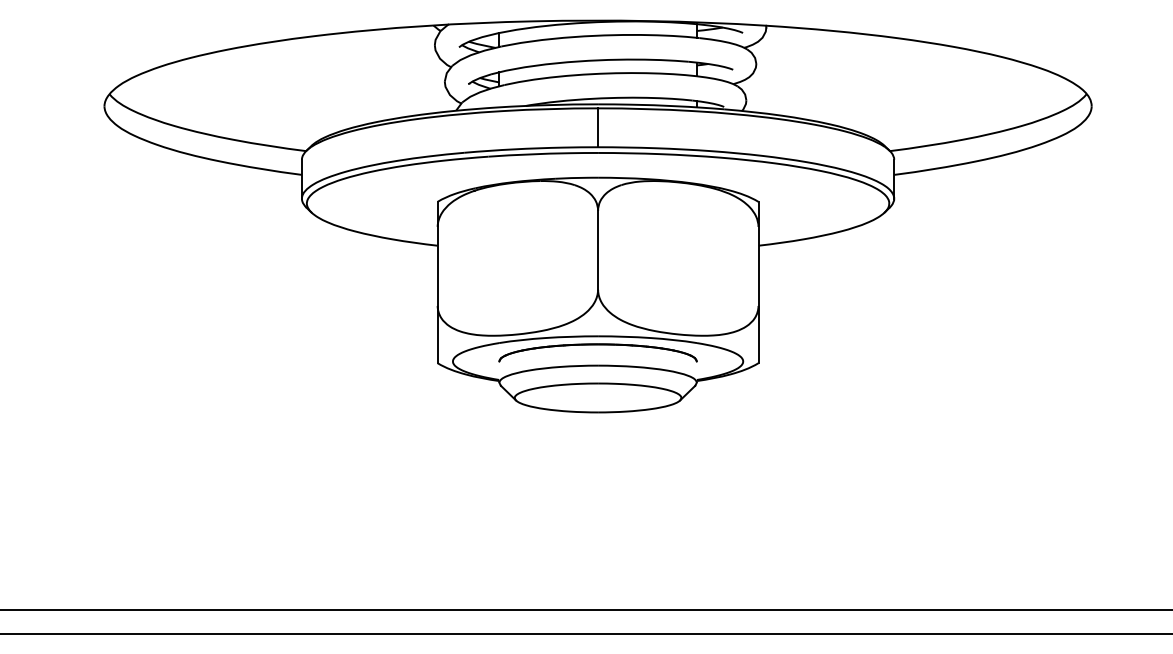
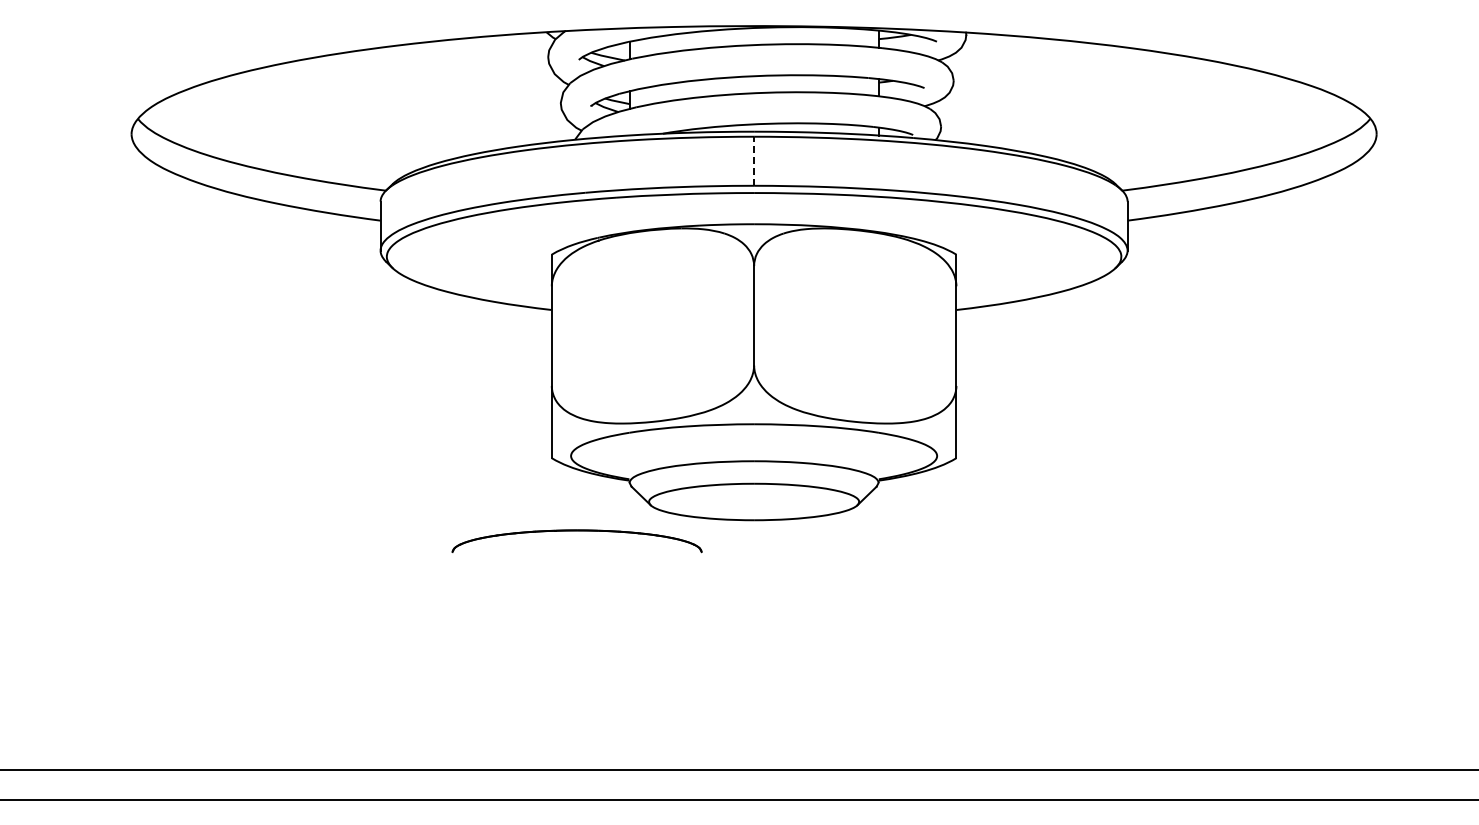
line: (598, 127) -> (754, 161), solid -> dashed
part: (597, 345) -> (576, 531), moved

